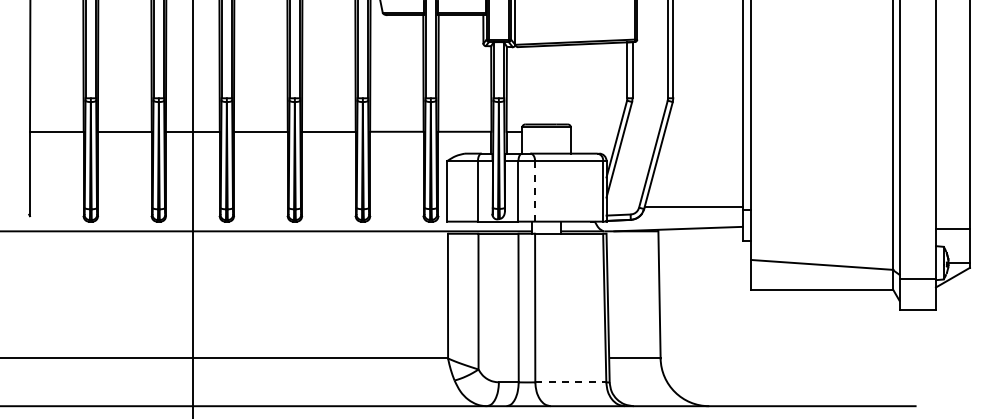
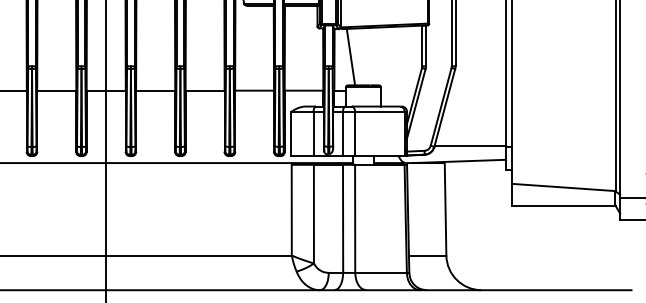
line: (529, 85) -> (351, 57), added
line: (535, 190) -> (355, 133), dashed -> solid
line: (570, 382) -> (380, 272), dashed -> solid

